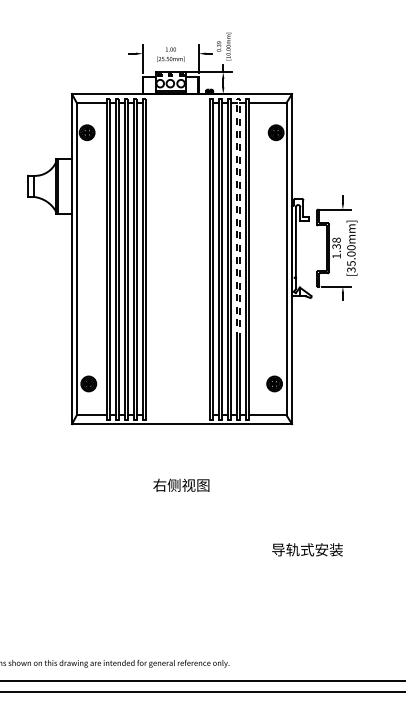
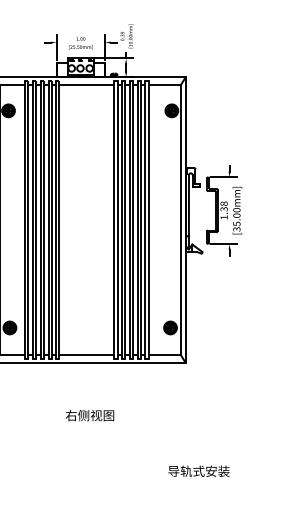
line: (238, 98) -> (139, 81), dashed -> solid
line: (177, 102) -> (86, 84), added
line: (177, 415) -> (86, 355), added

